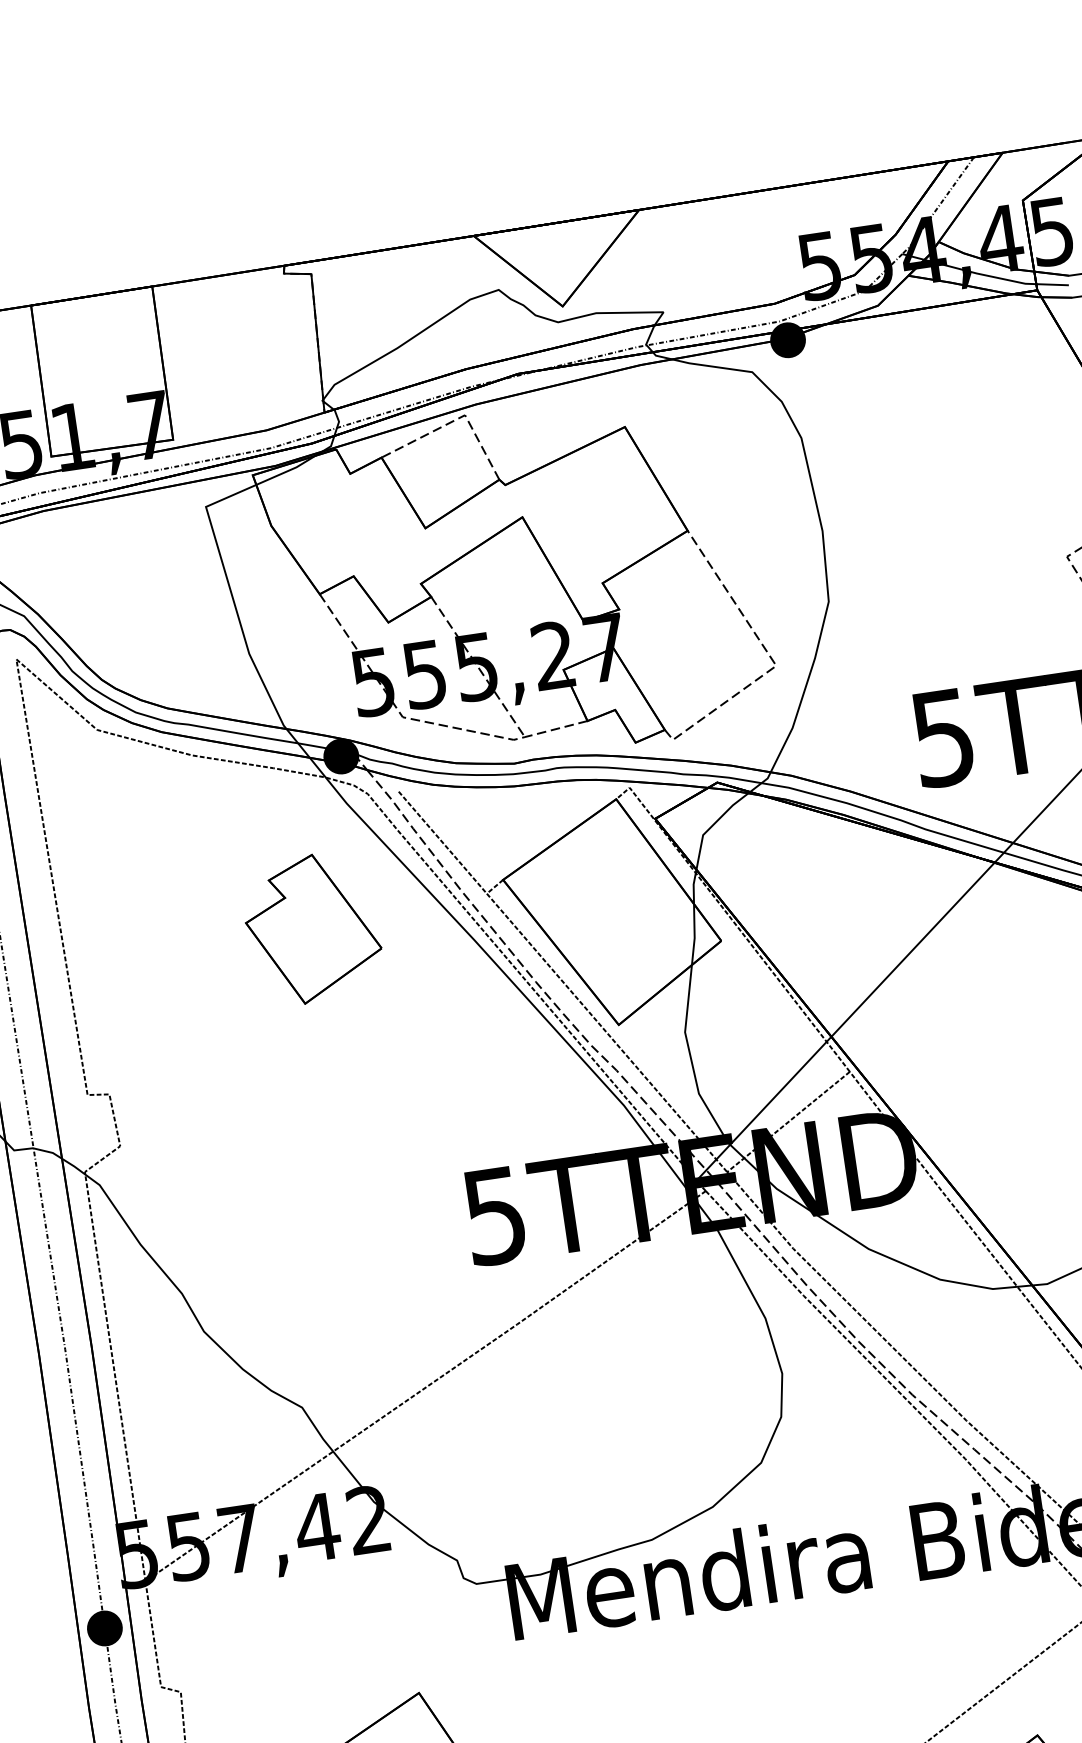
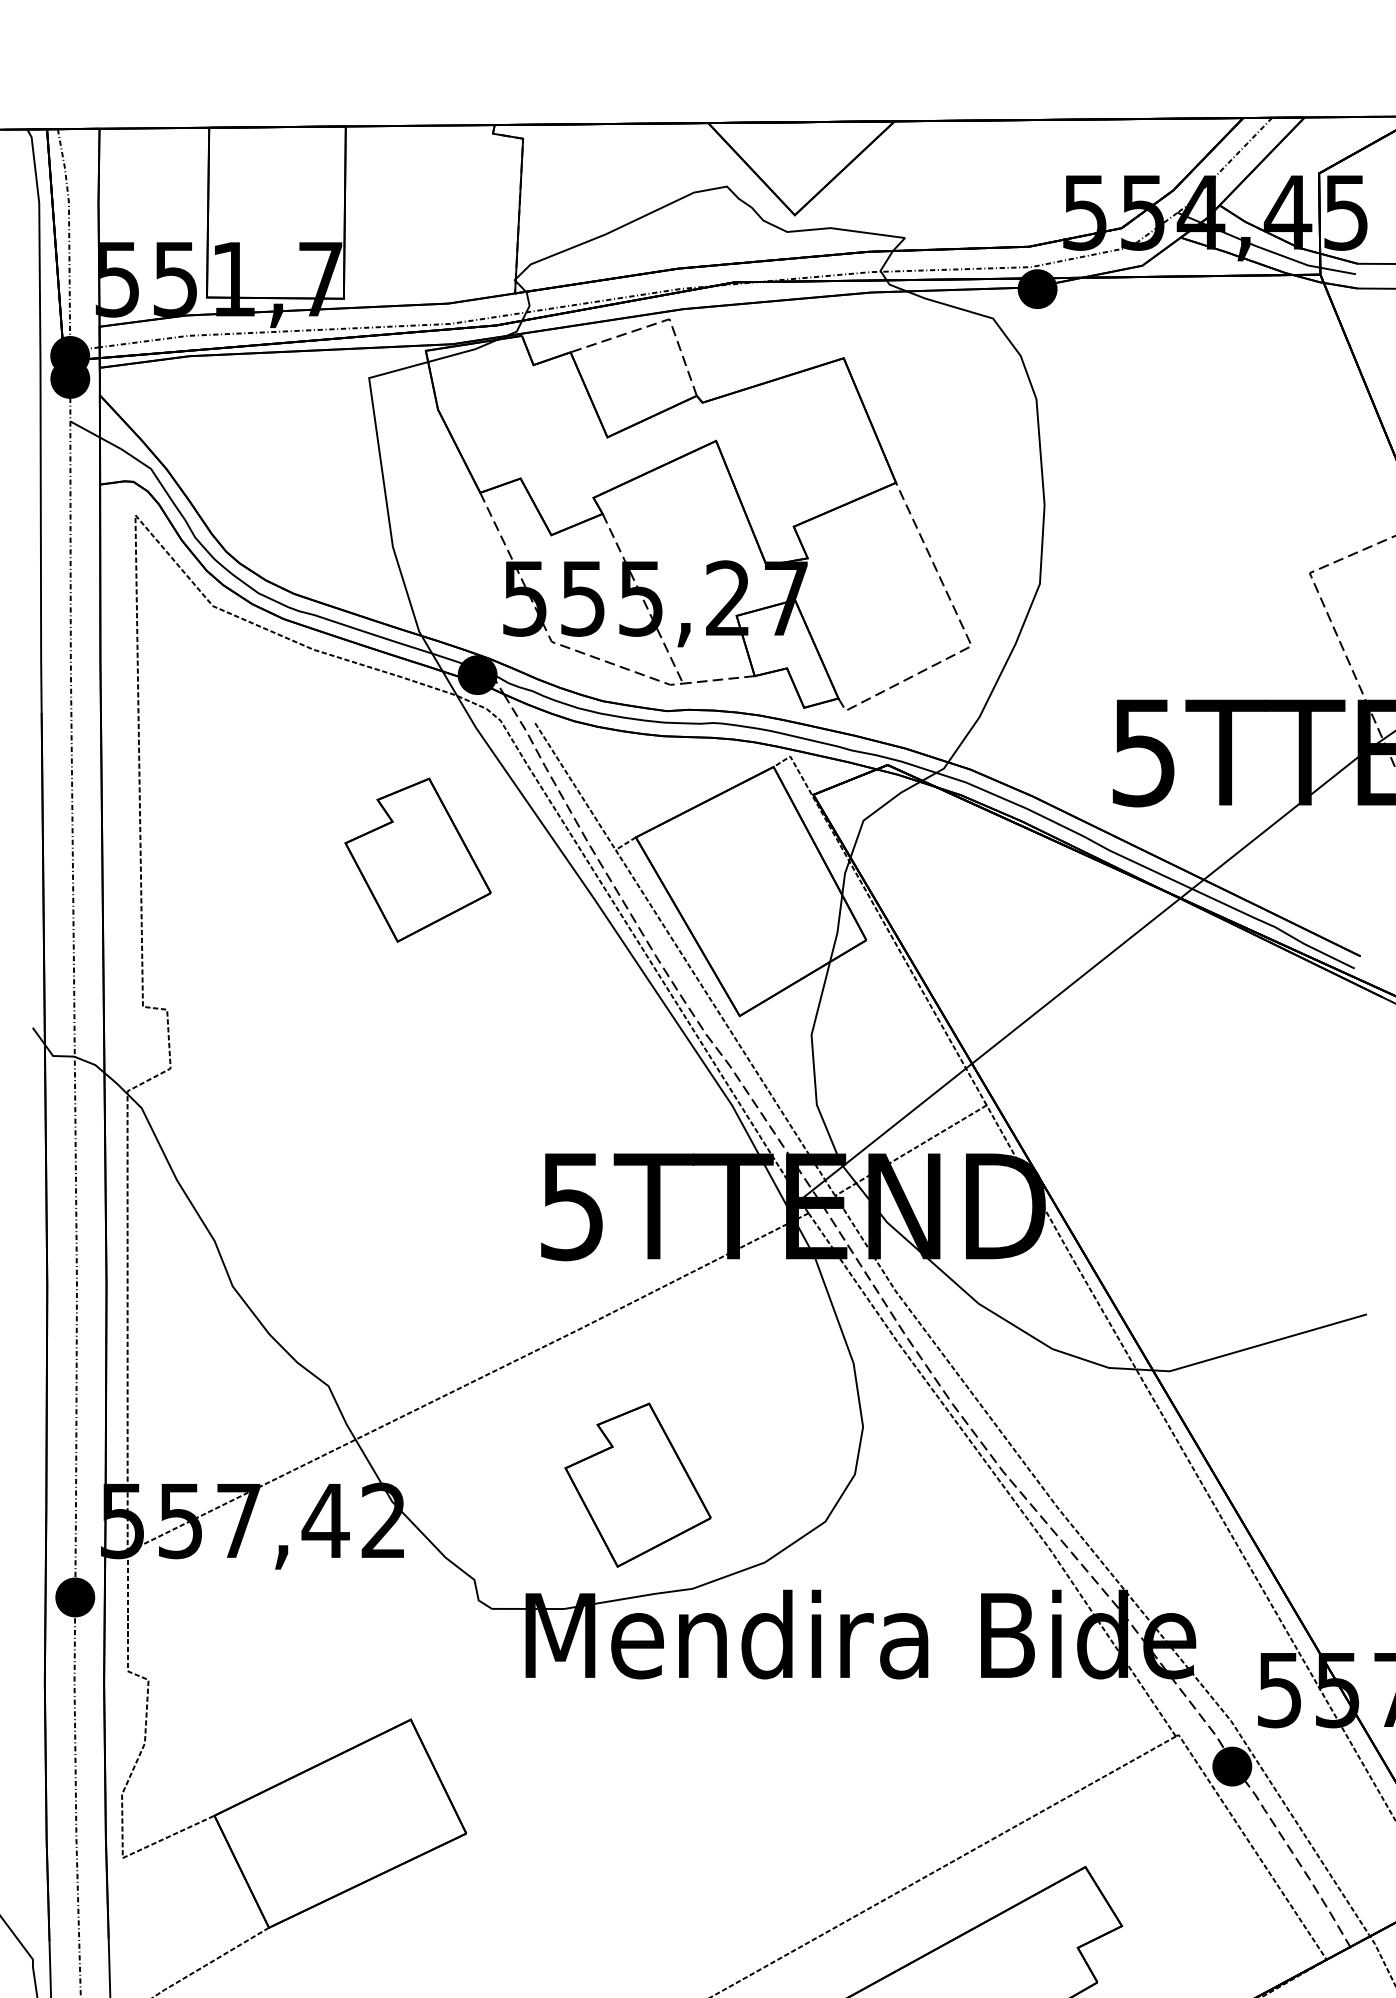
part: (589, 1454) -> (637, 1484), added

